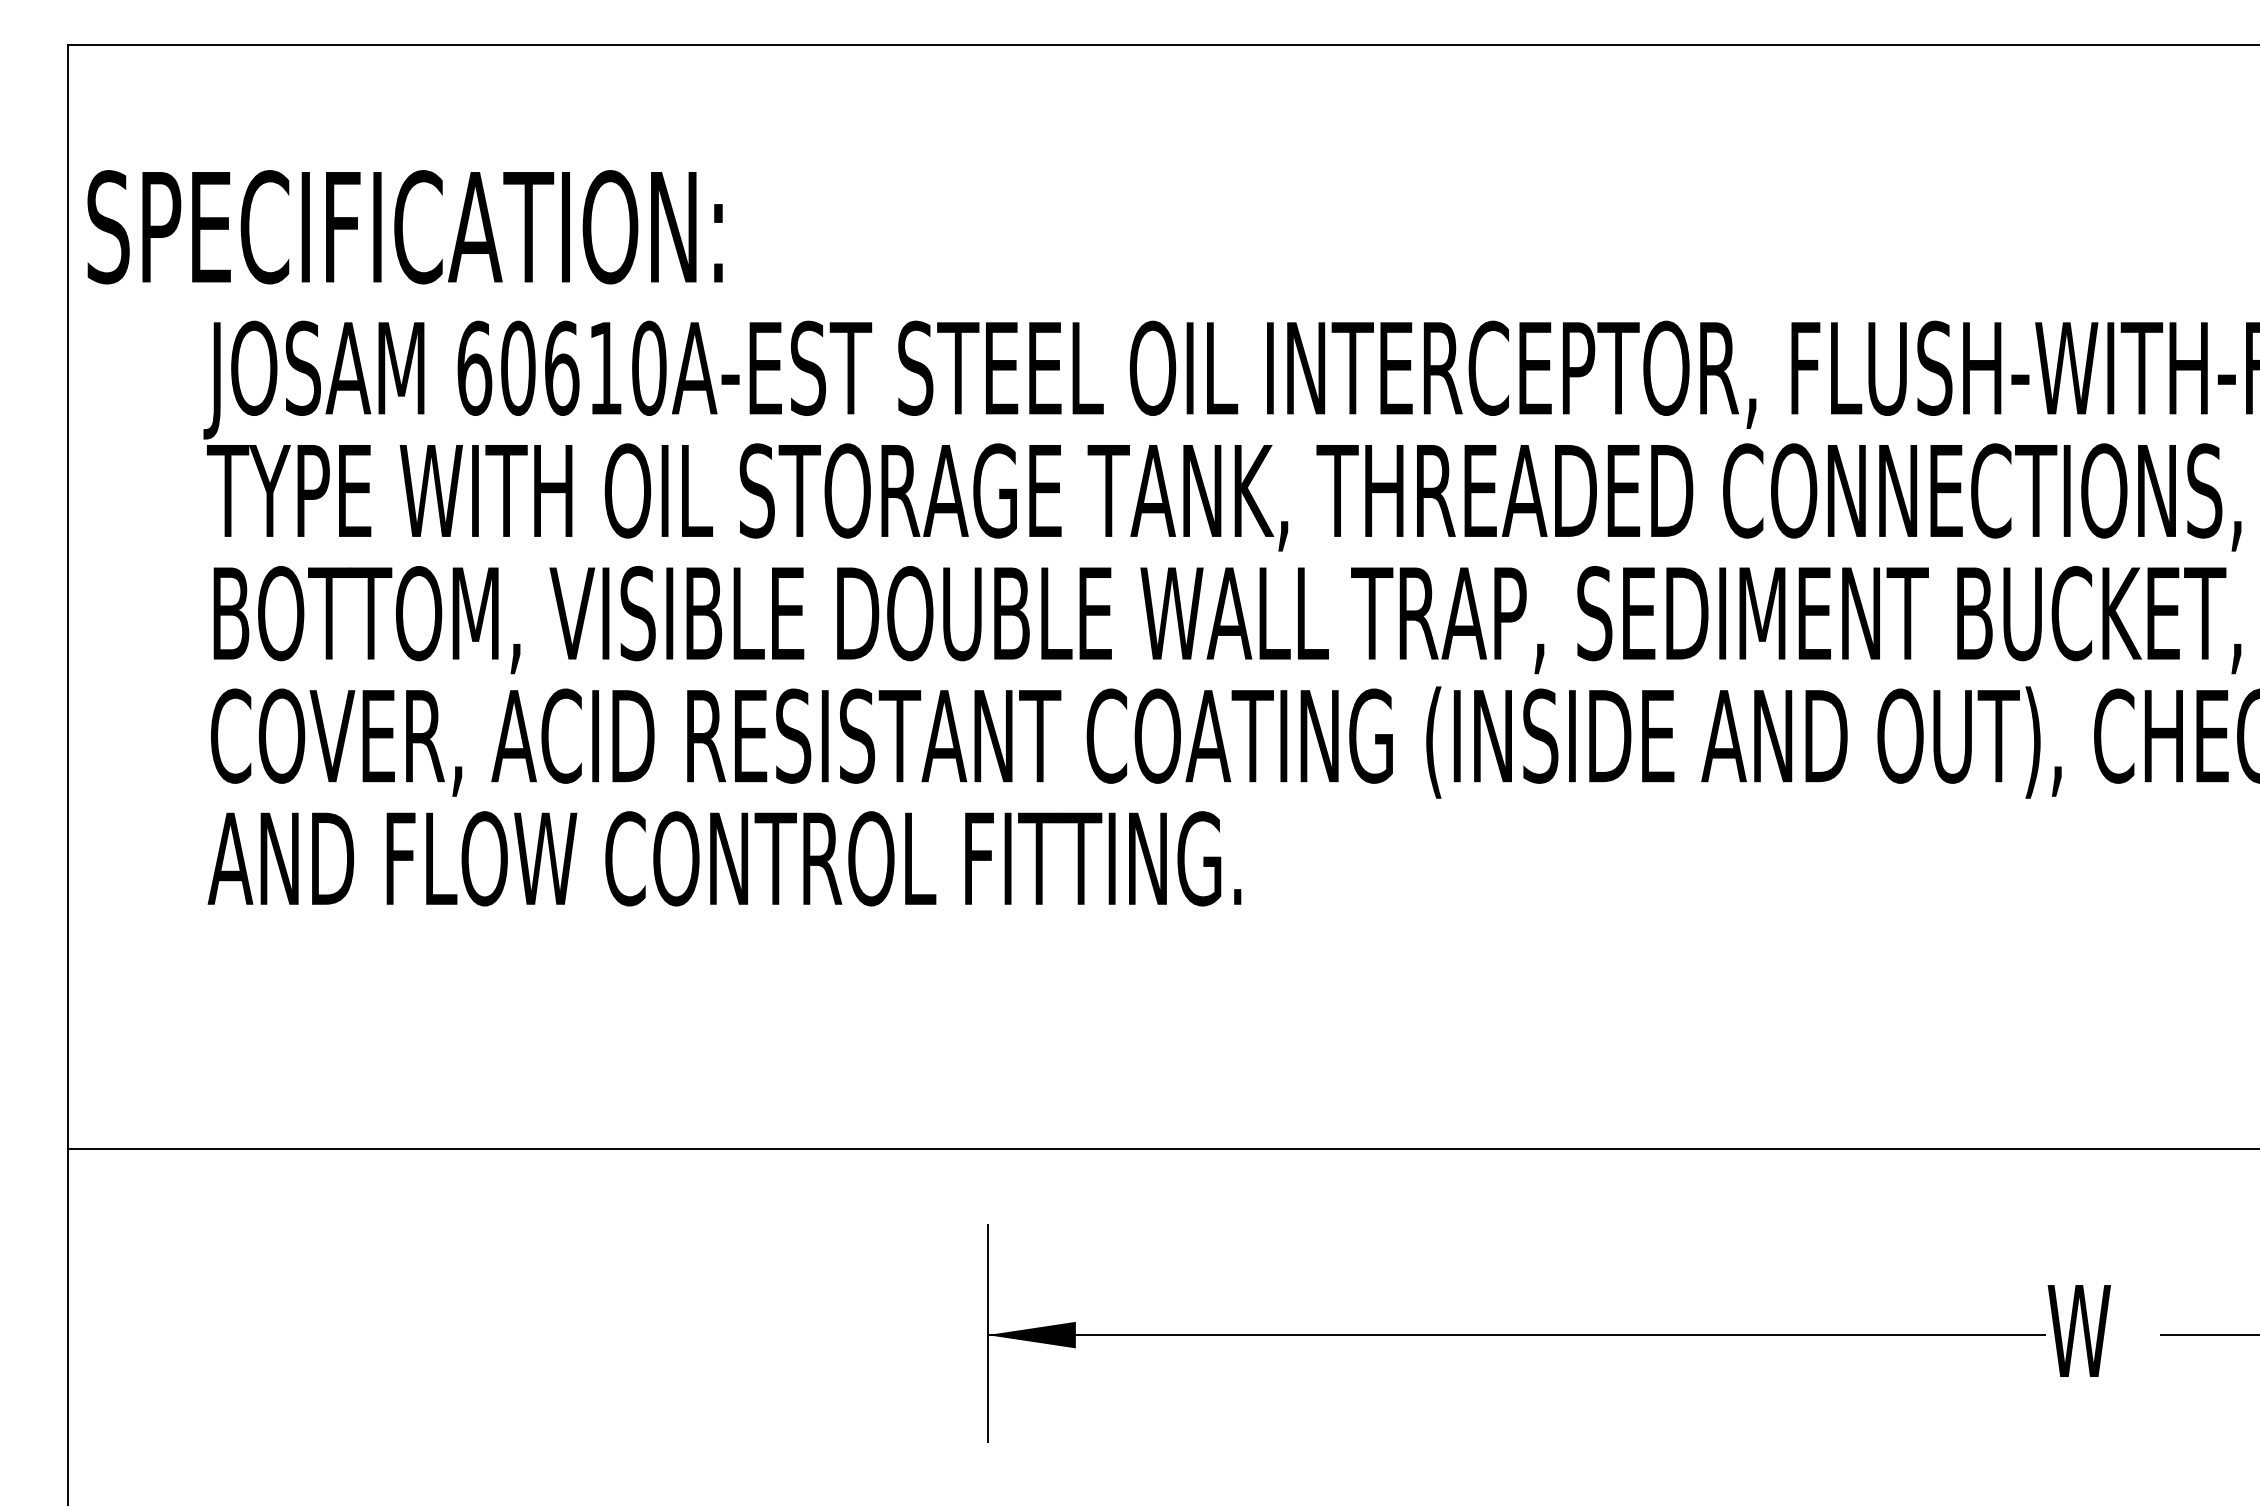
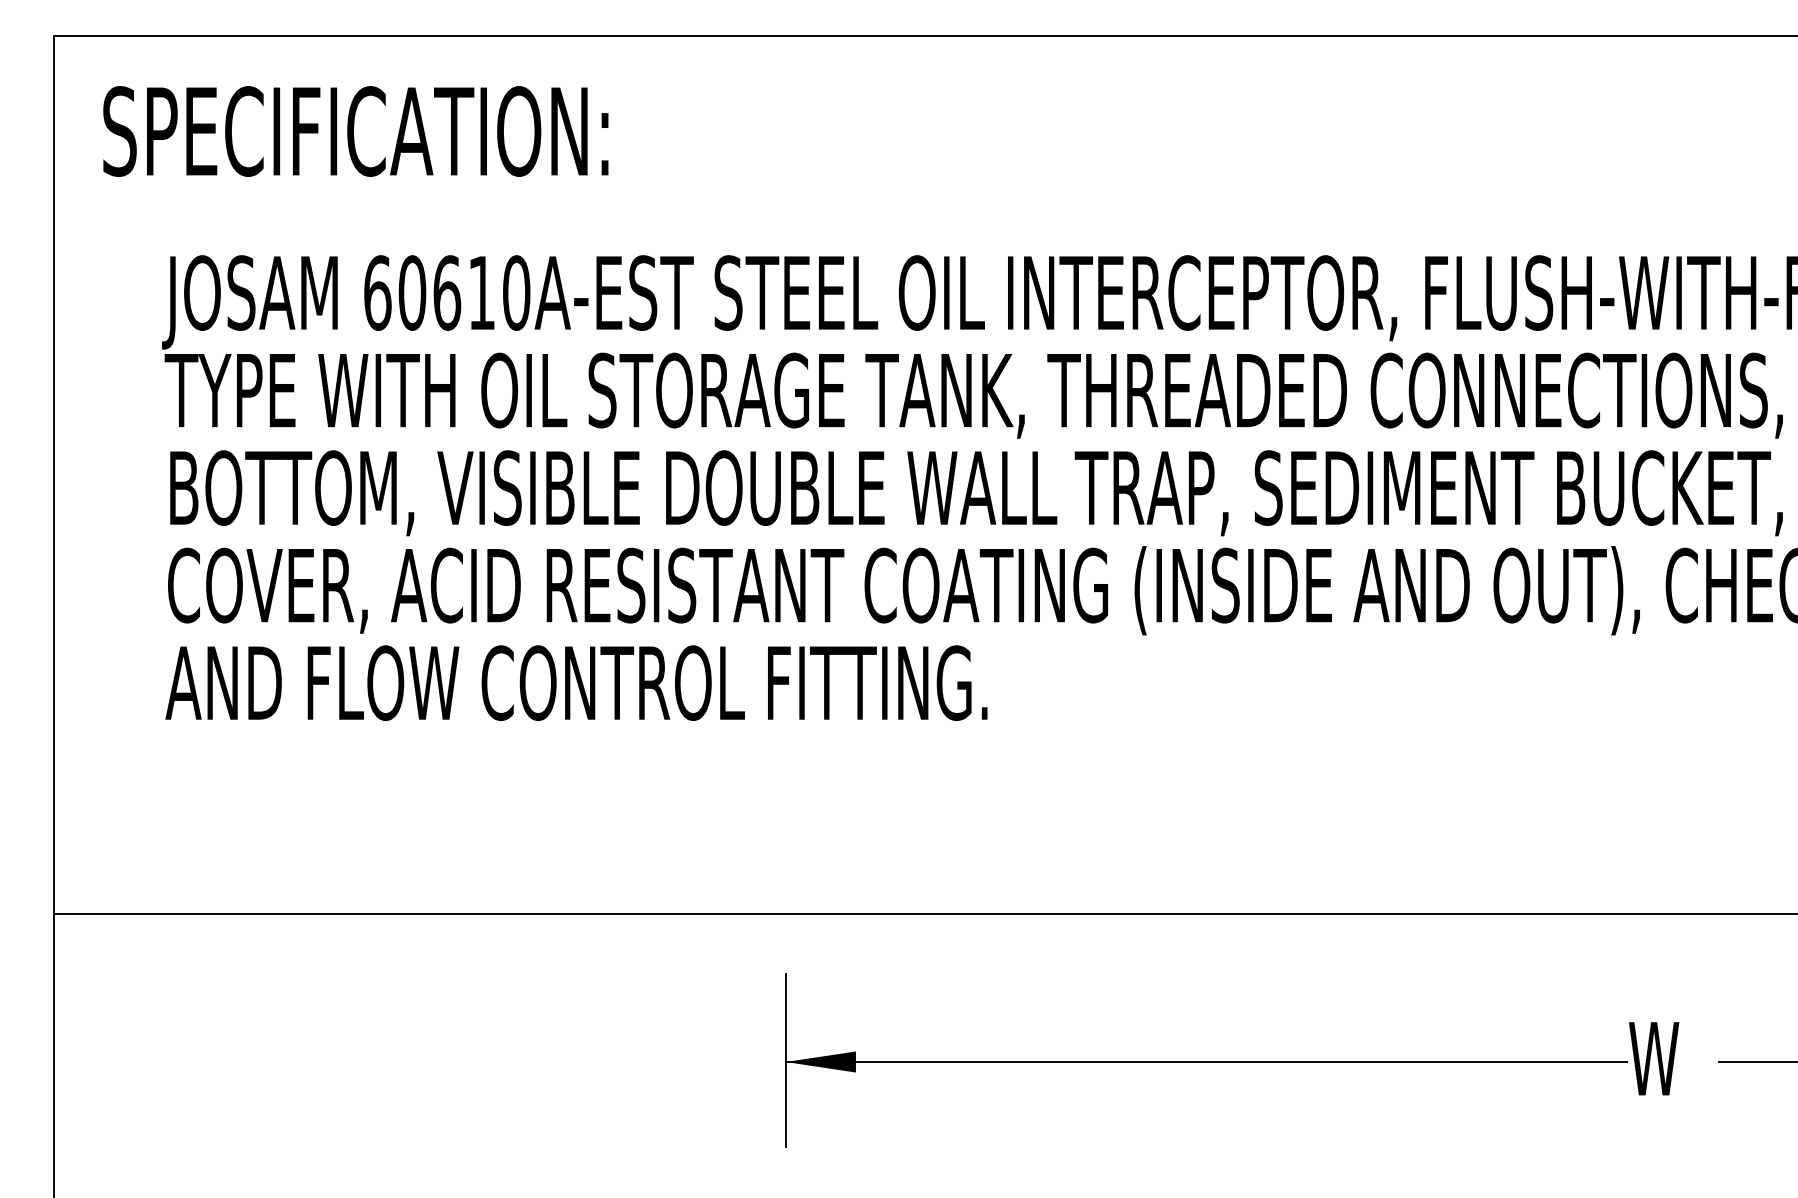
text: (404, 227) -> (355, 131), moved

